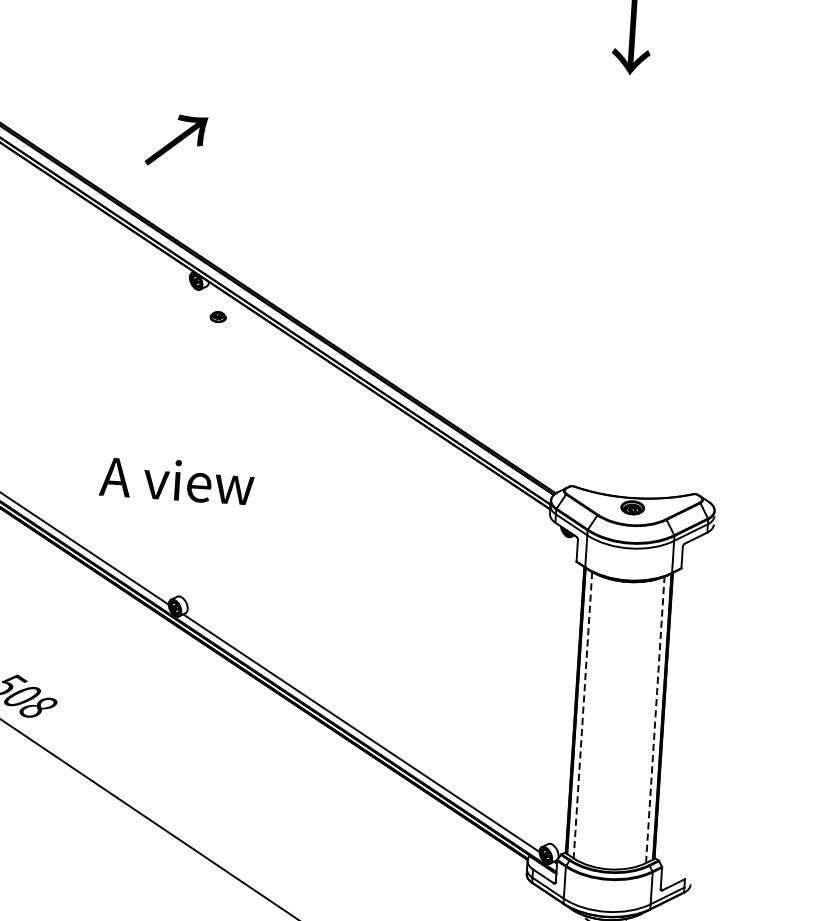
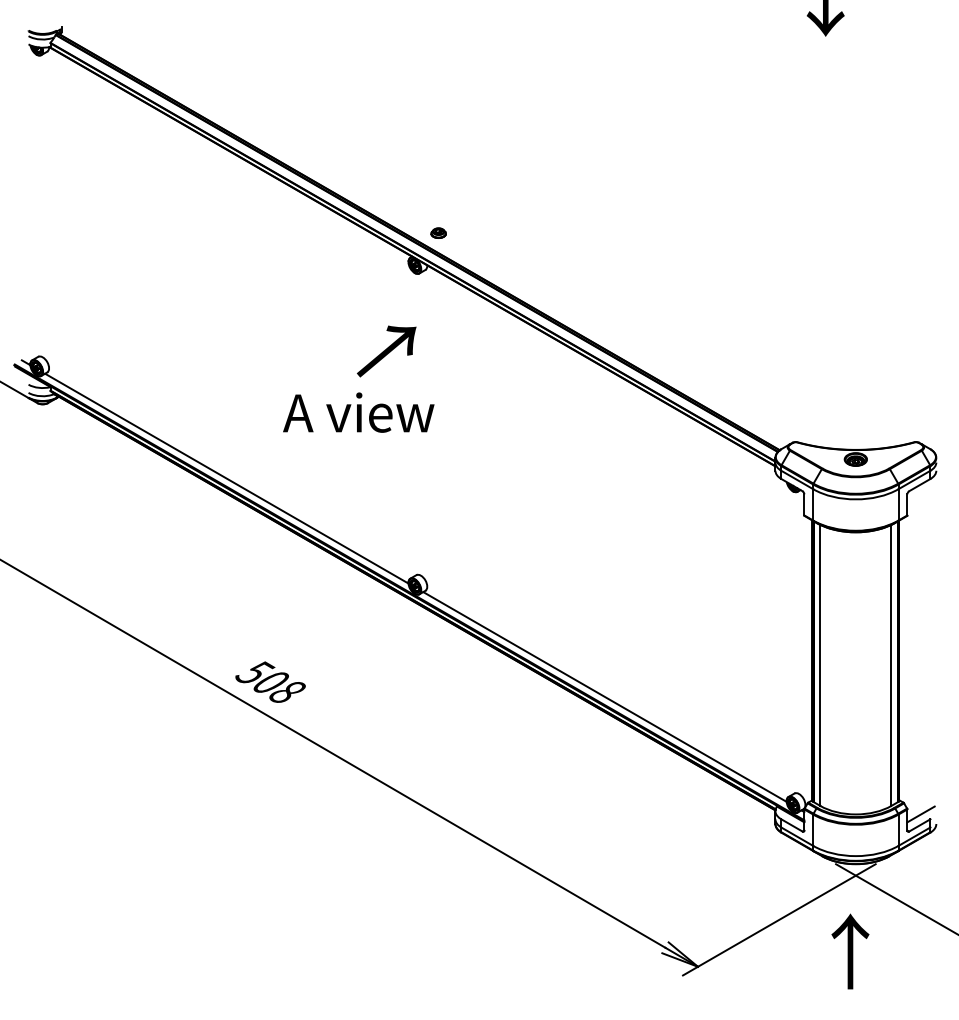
text: (176, 140) -> (386, 351), moved
part: (218, 316) -> (438, 232), moved
text: (176, 480) -> (358, 412), moved
line: (583, 715) -> (820, 665), dashed -> solid
line: (655, 720) -> (891, 665), dashed -> solid
line: (675, 873) -> (920, 814), added

